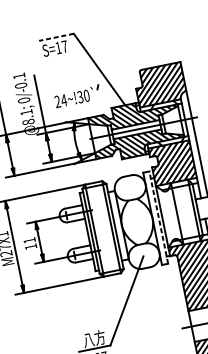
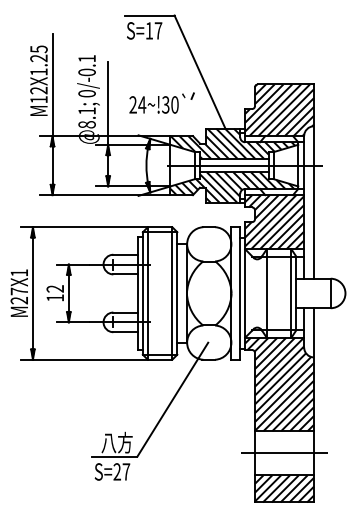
line: (56, 37) -> (149, 15), dashed -> solid
line: (158, 216) -> (240, 292), dashed -> solid
text: (29, 240) -> (54, 288), 11 -> 12

